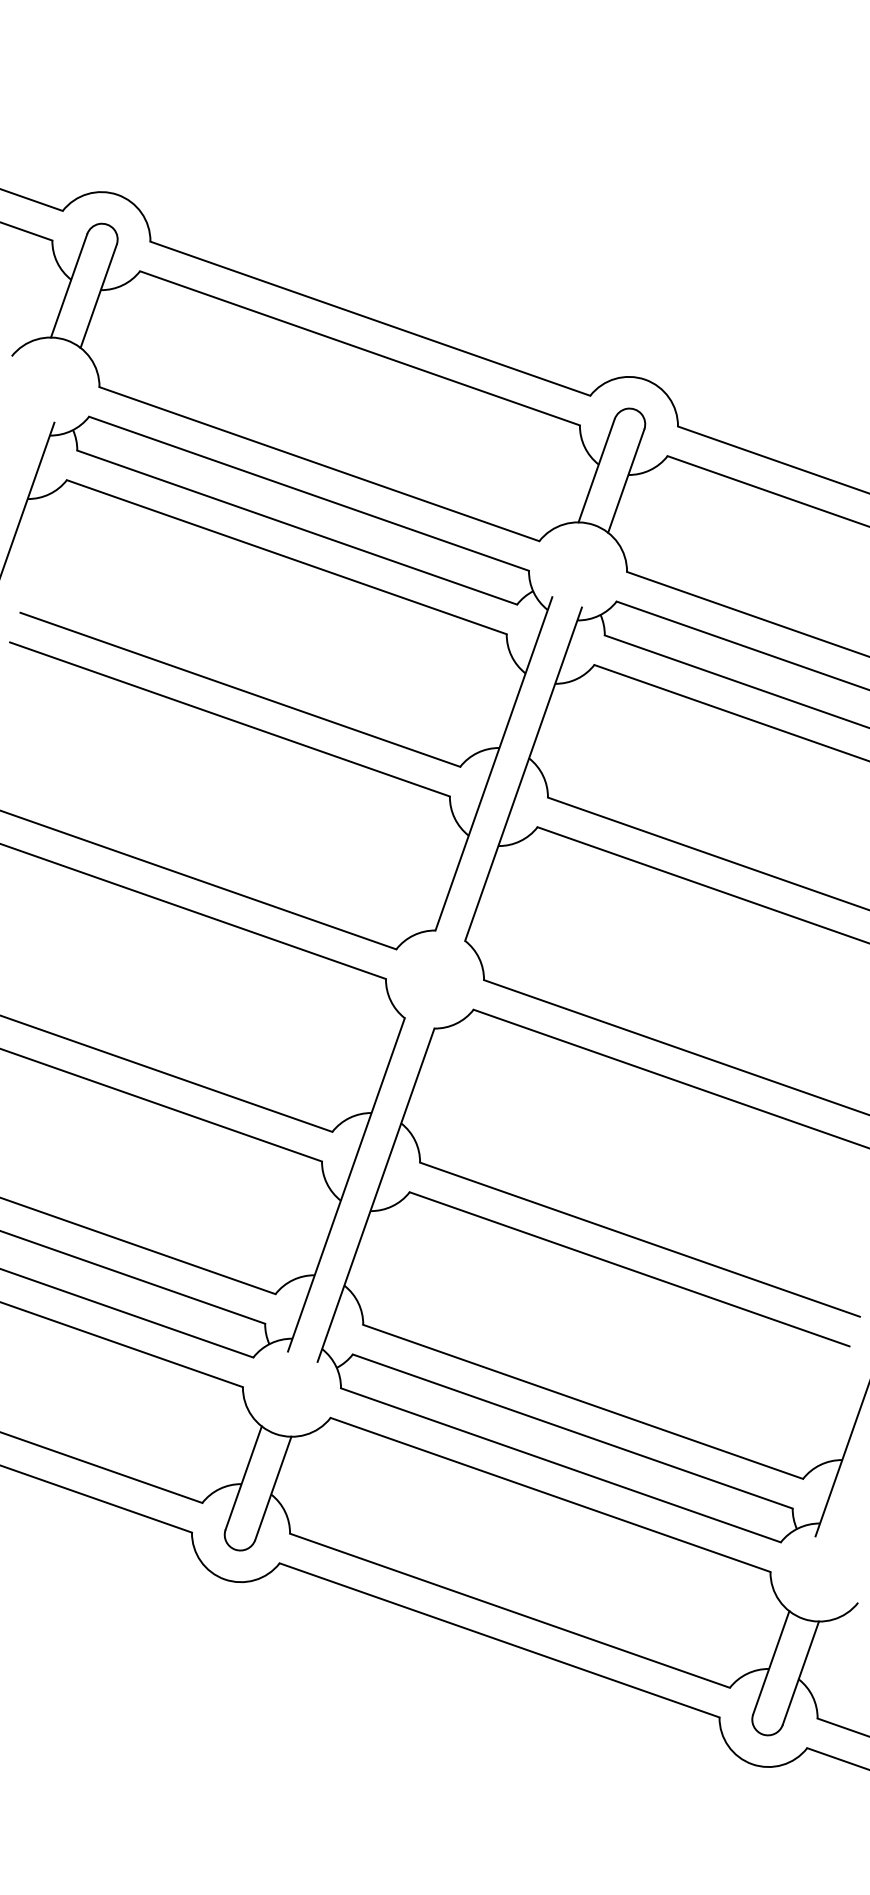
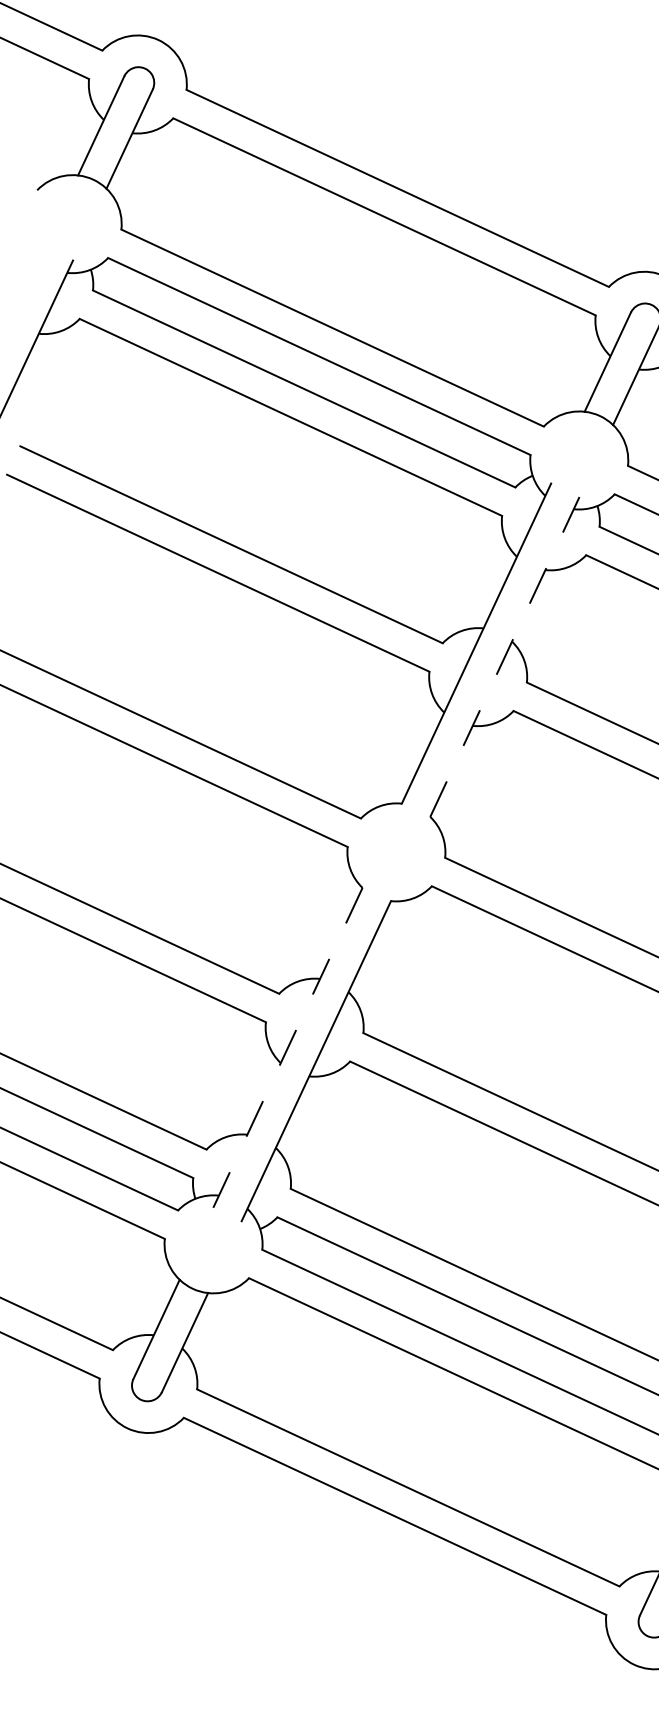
line: (523, 774) -> (504, 657), solid -> dashed
line: (346, 1184) -> (288, 1047), solid -> dashed

